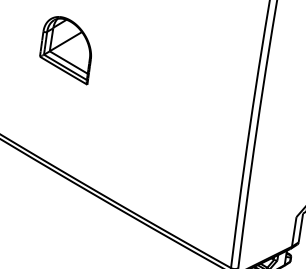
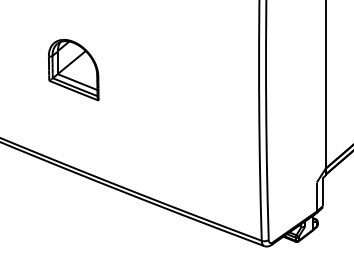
part: (66, 50) -> (73, 70), moved

